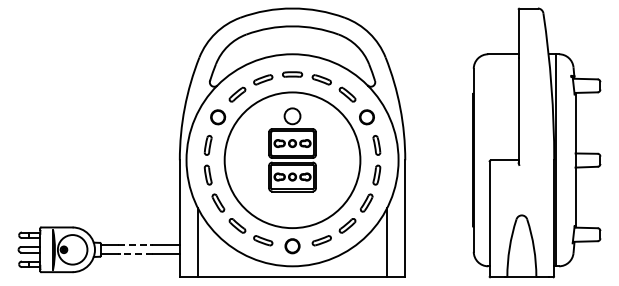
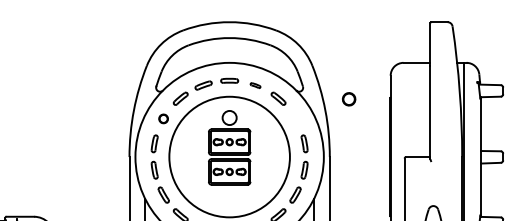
part: (321, 79) -> (255, 85), size x0.6
part: (218, 117) -> (163, 119), size x0.7
part: (366, 117) -> (348, 99), moved

